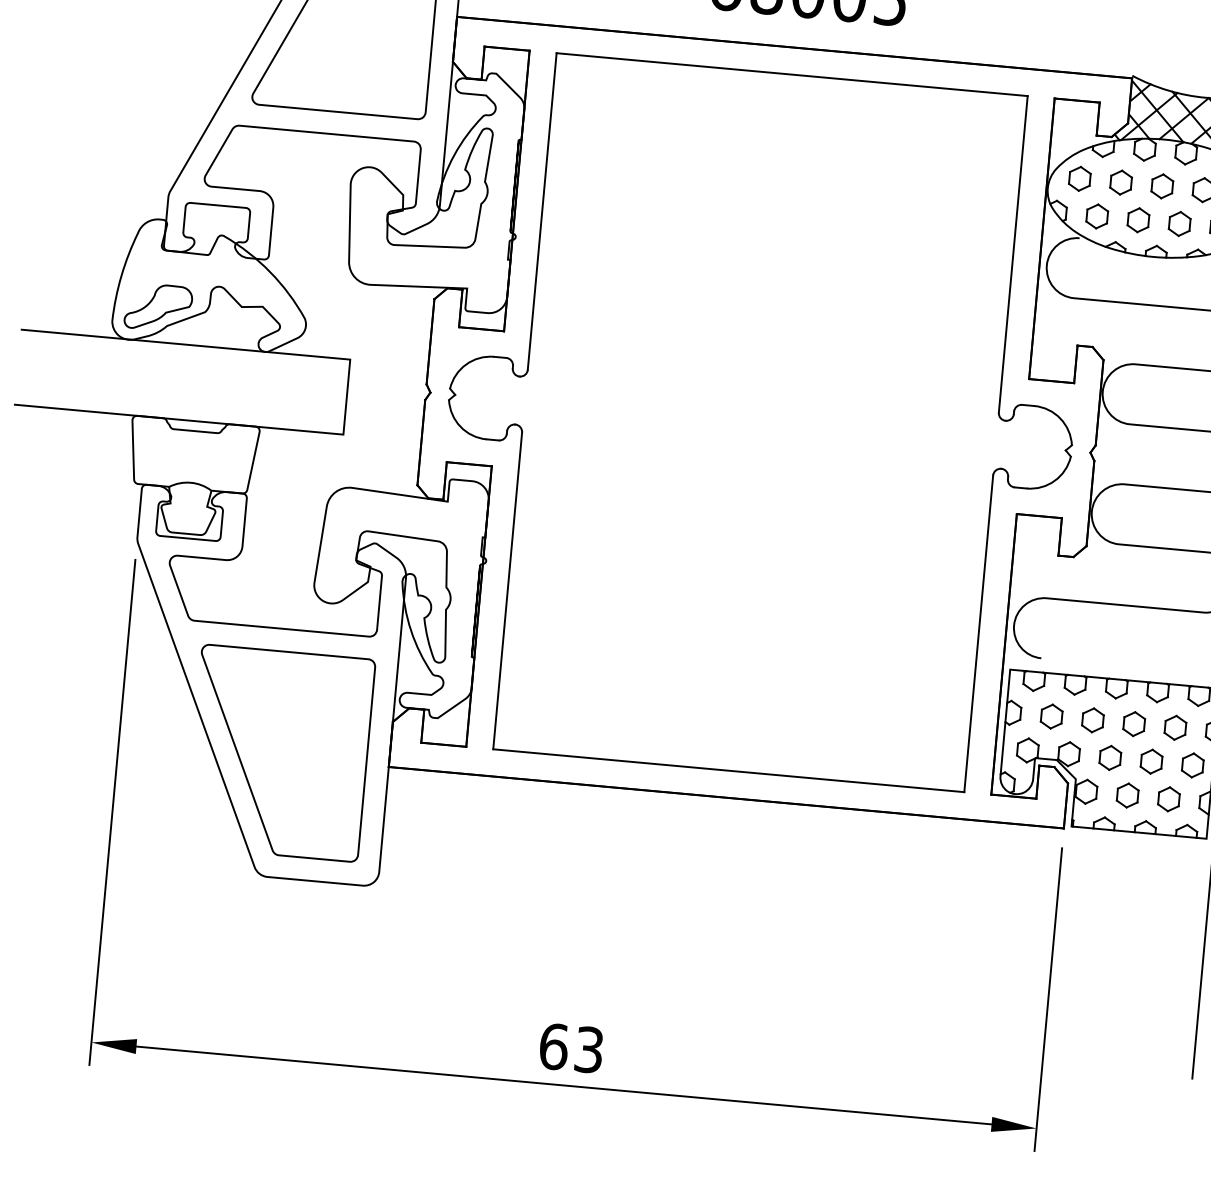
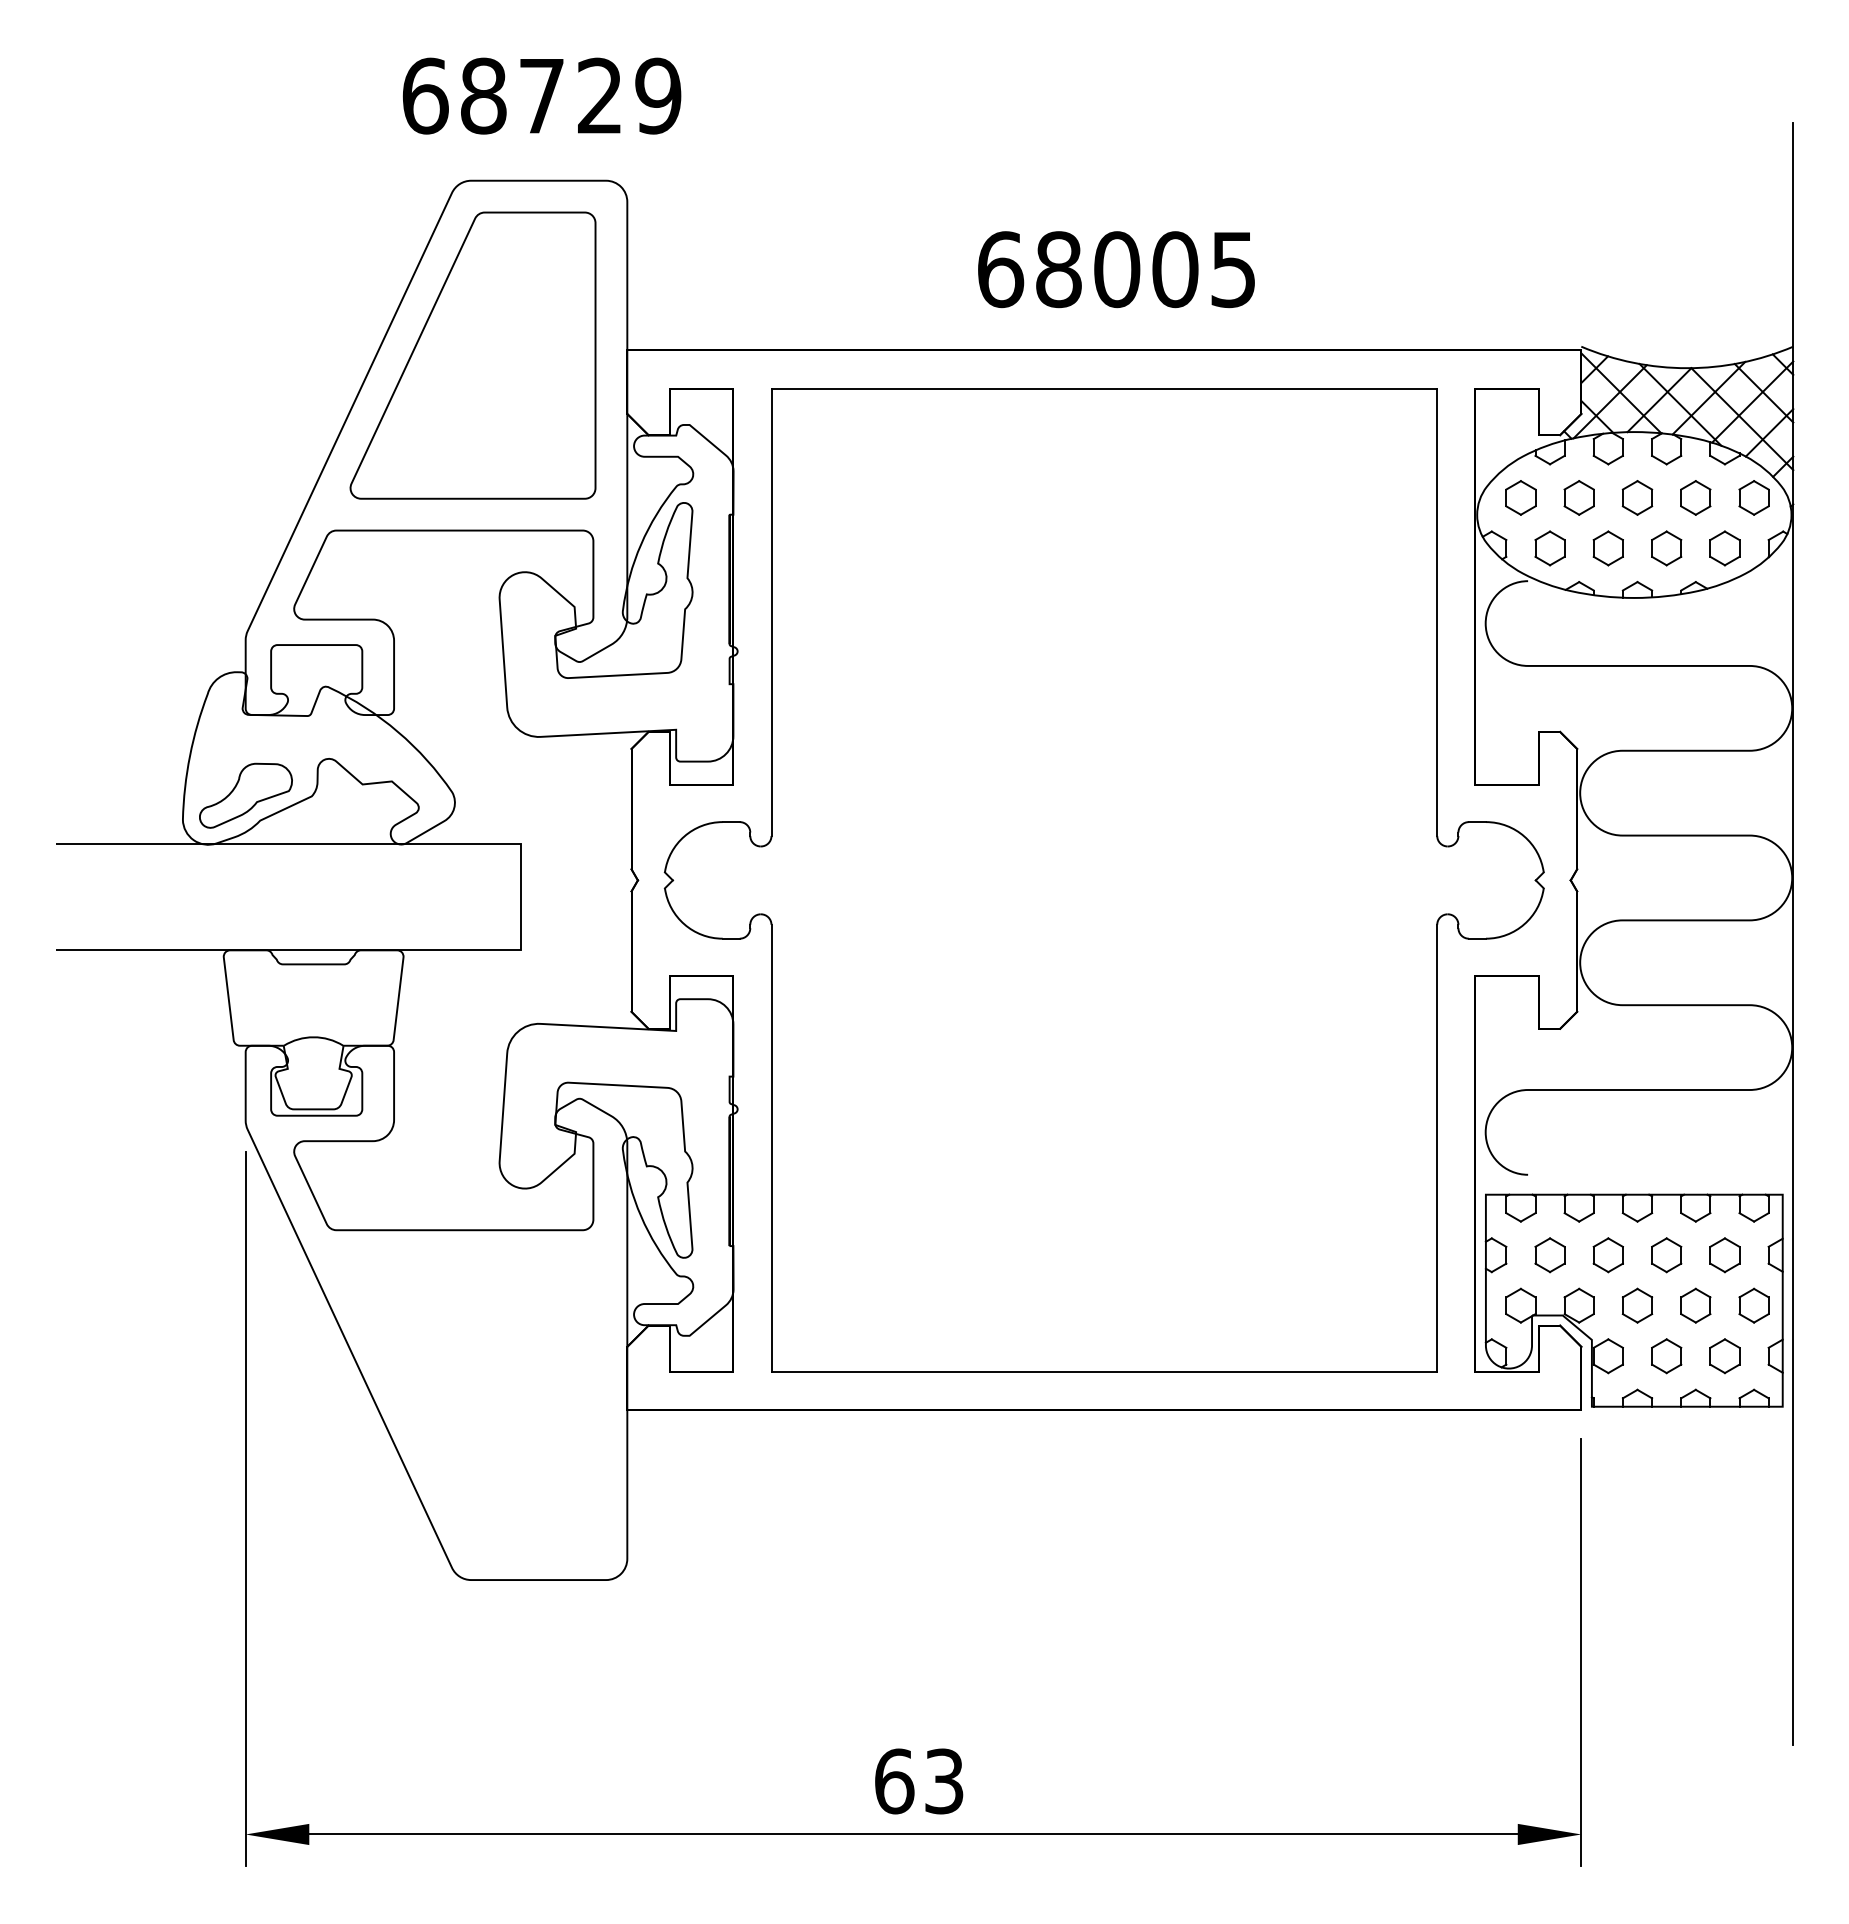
part: (279, 753) -> (472, 1405), removed

